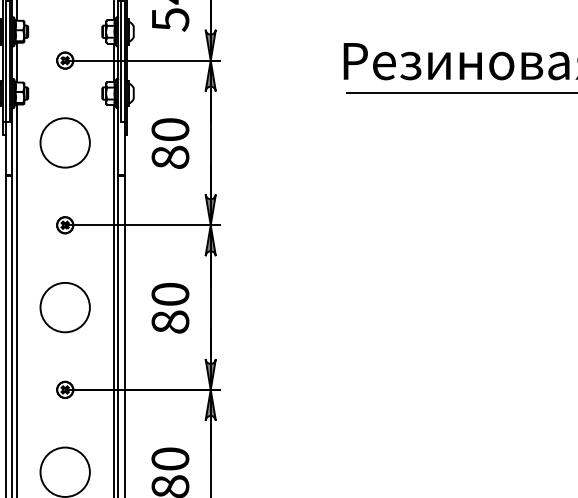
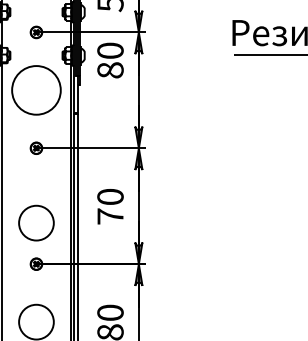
circle: (64, 142) -> (35, 90), size x1.4
text: (170, 143) -> (110, 60), moved
circle: (64, 307) -> (35, 223), moved
text: (170, 321) -> (110, 216), 80 -> 70

